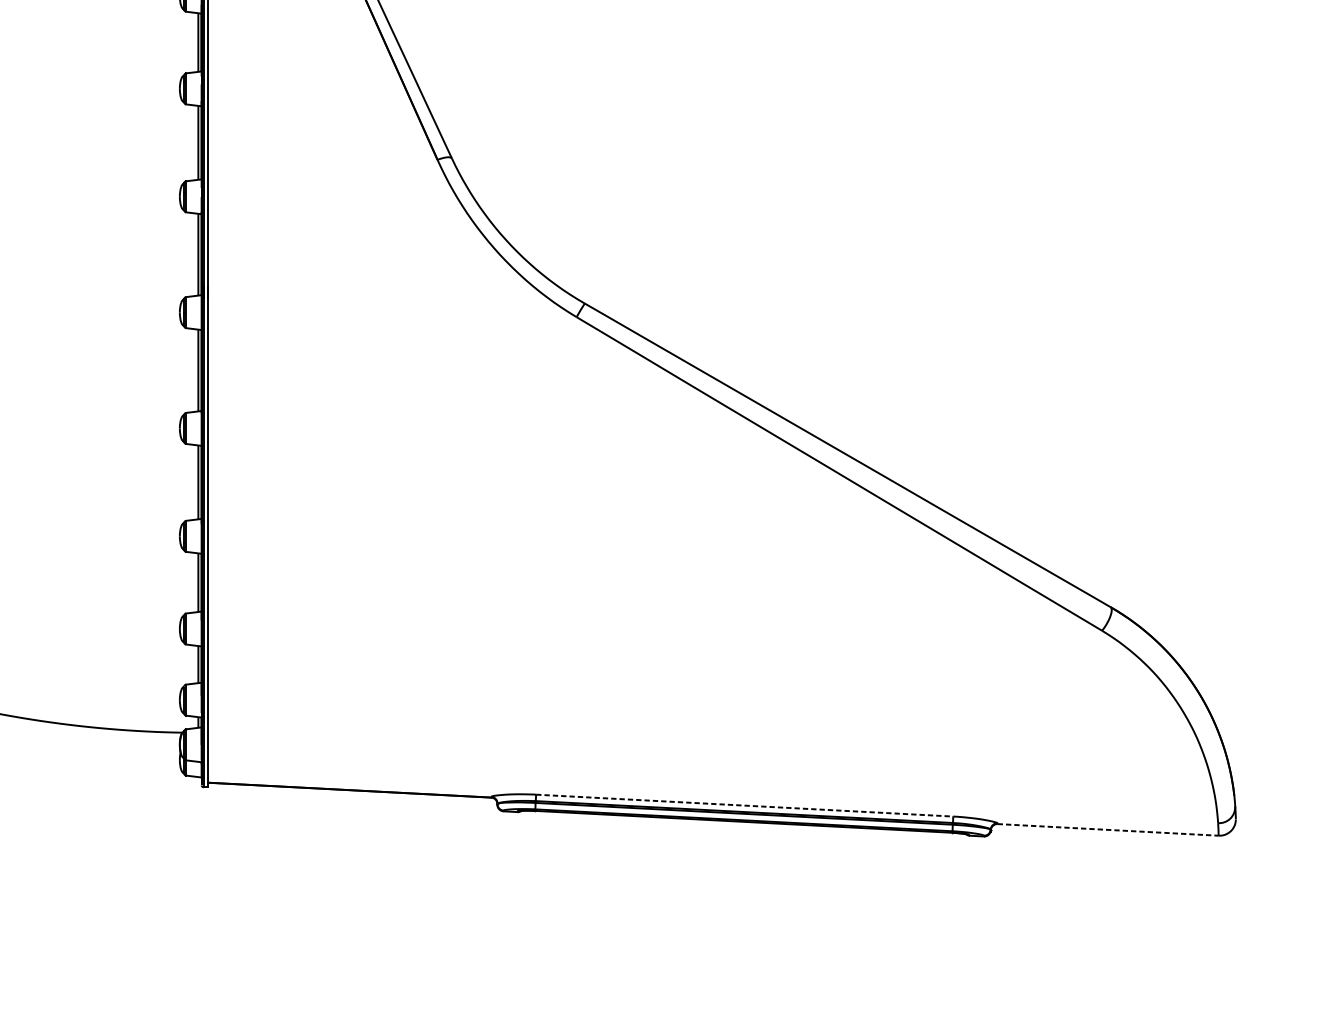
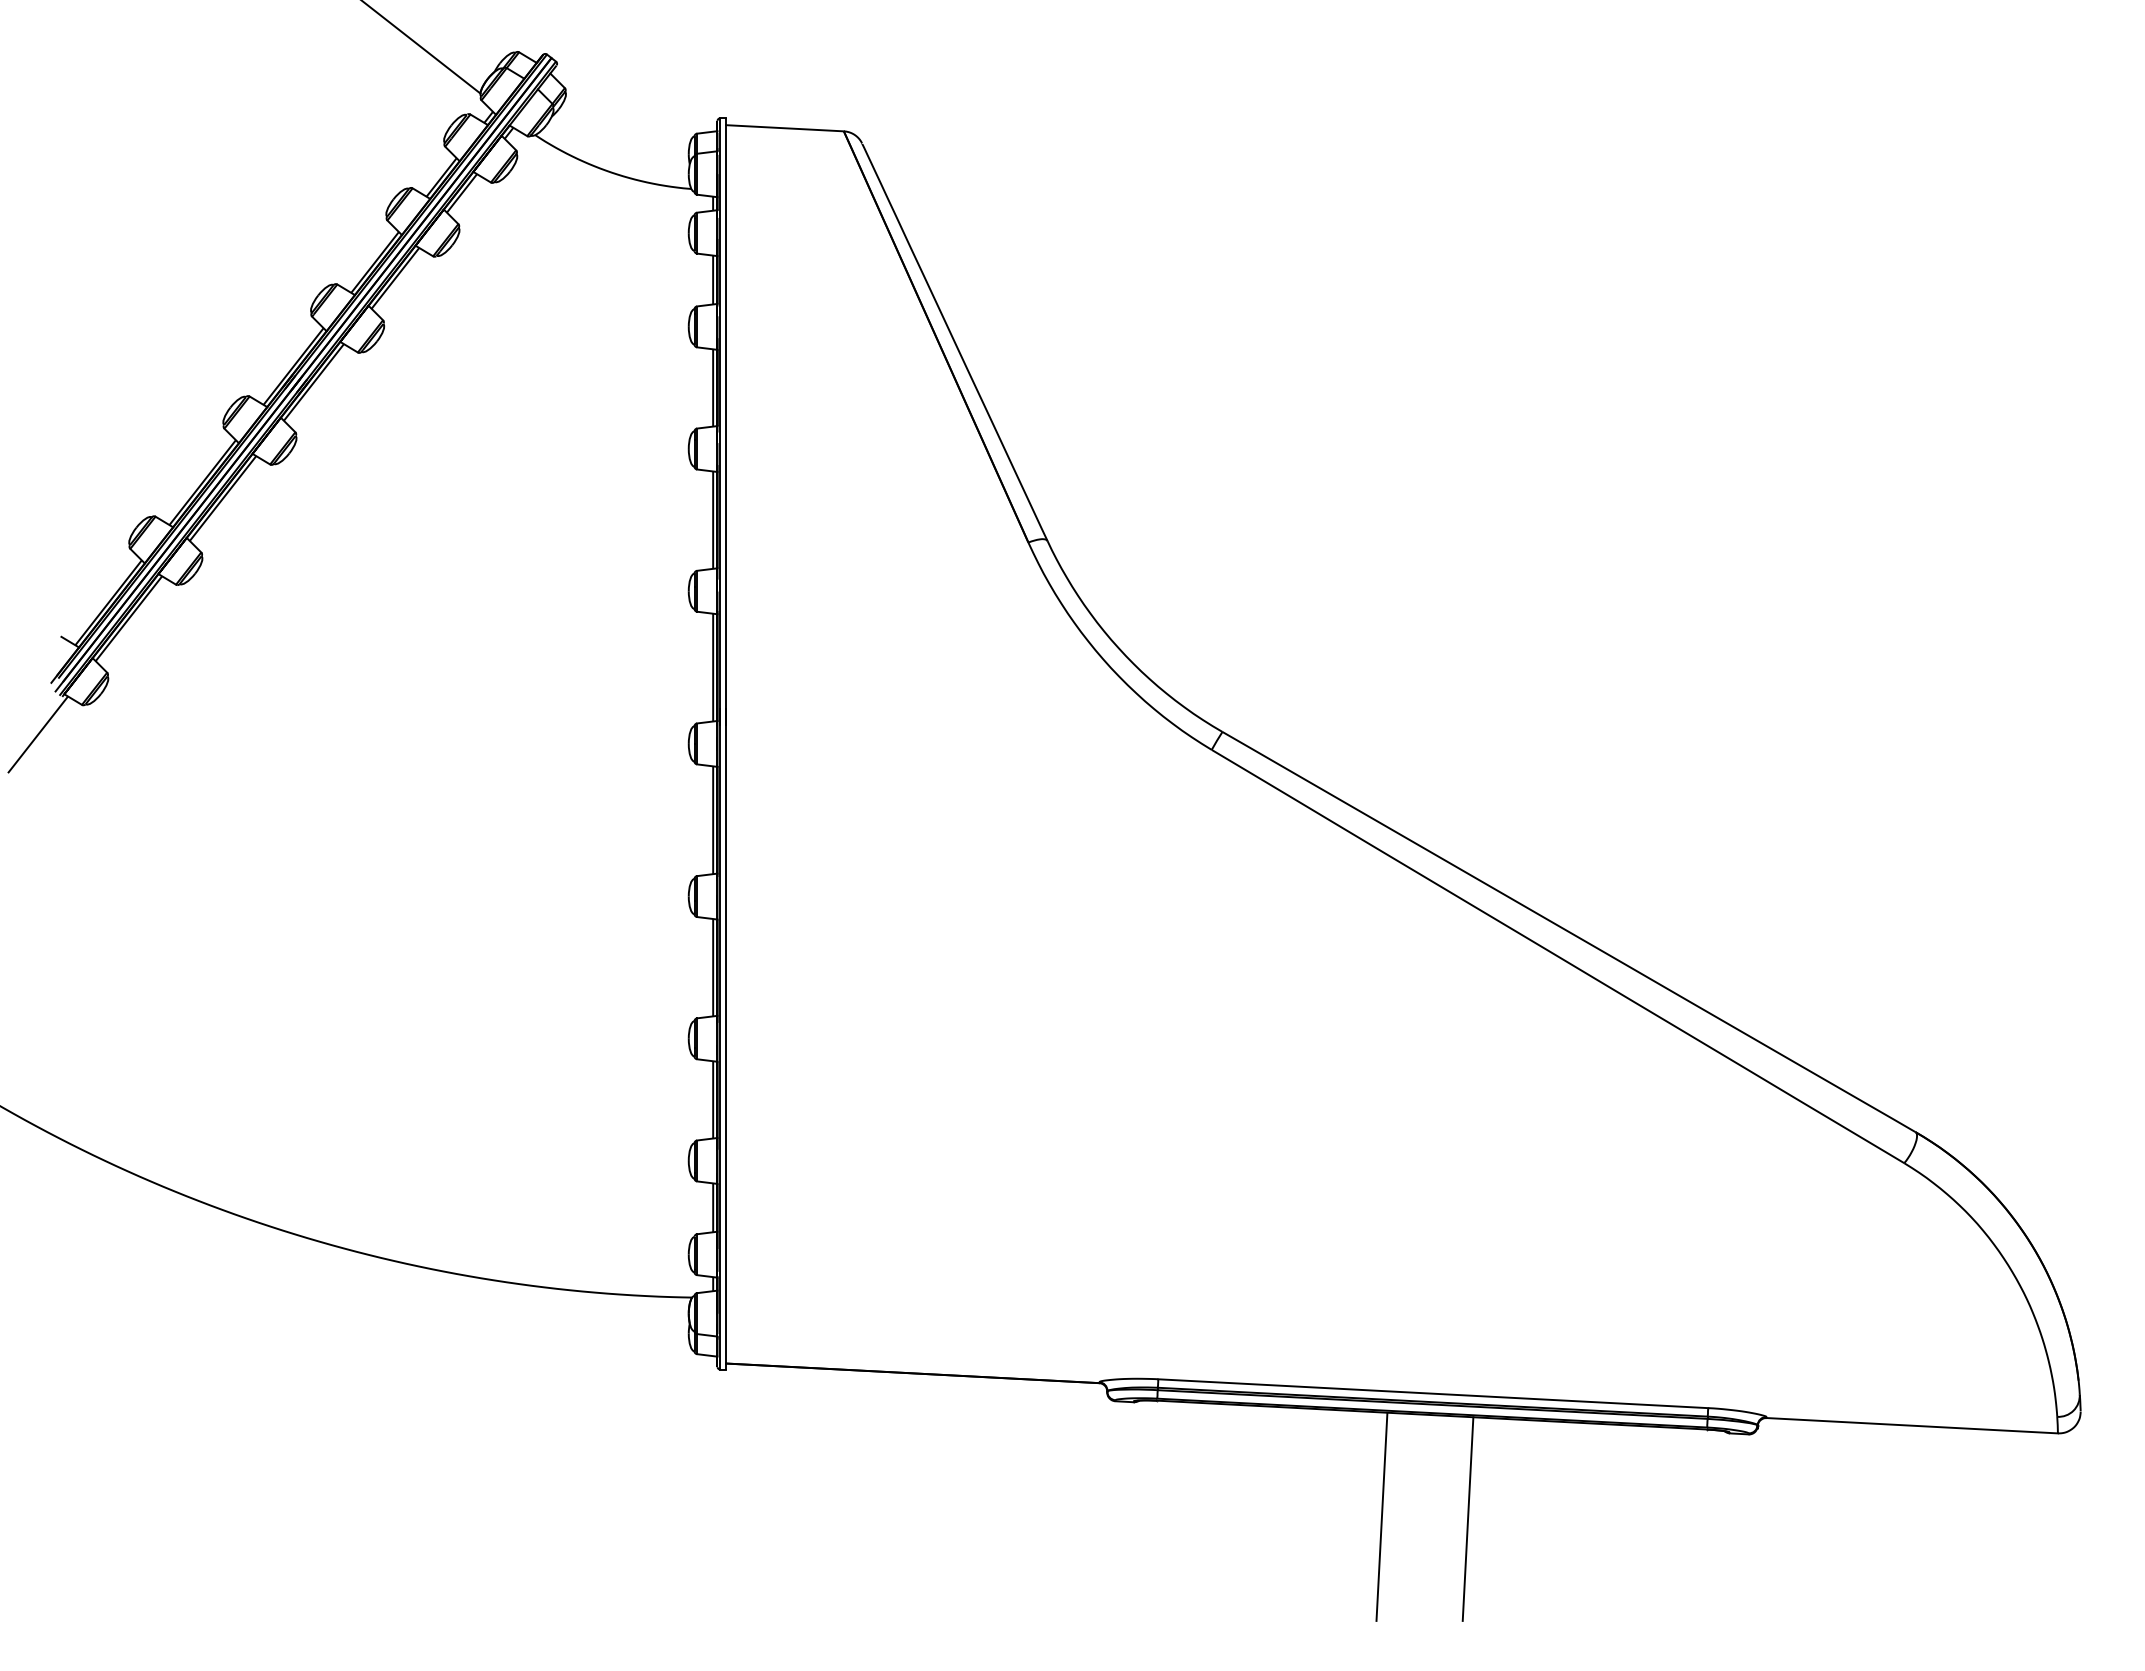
line: (744, 805) -> (1433, 1393), dashed -> solid
line: (1108, 829) -> (1912, 1425), dashed -> solid
line: (705, 898) -> (1381, 1516), added
line: (770, 900) -> (1467, 1518), added

